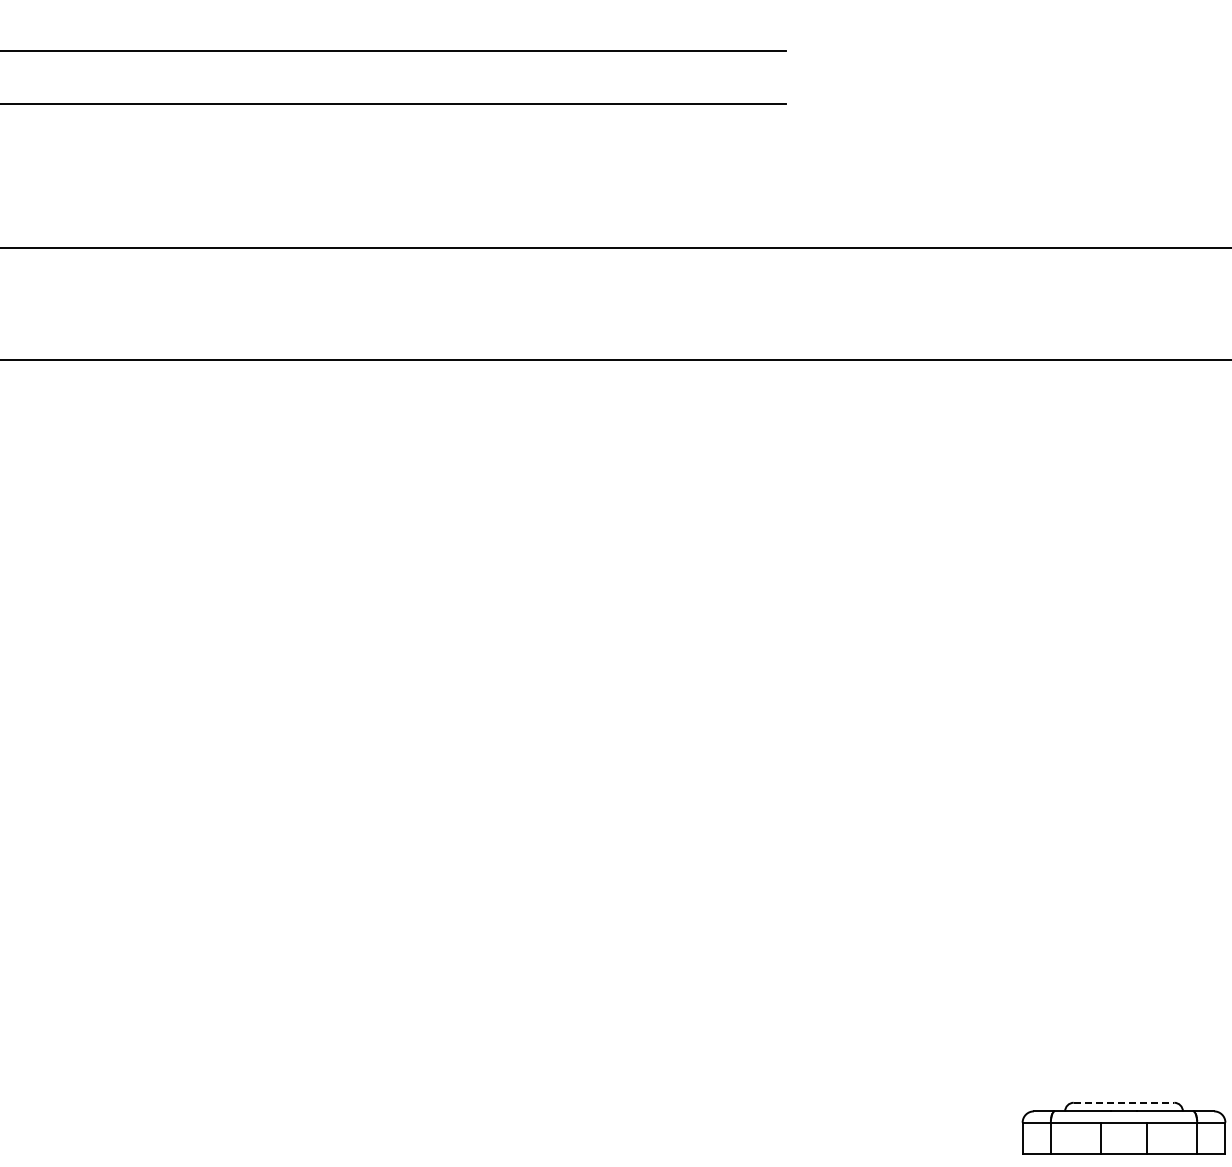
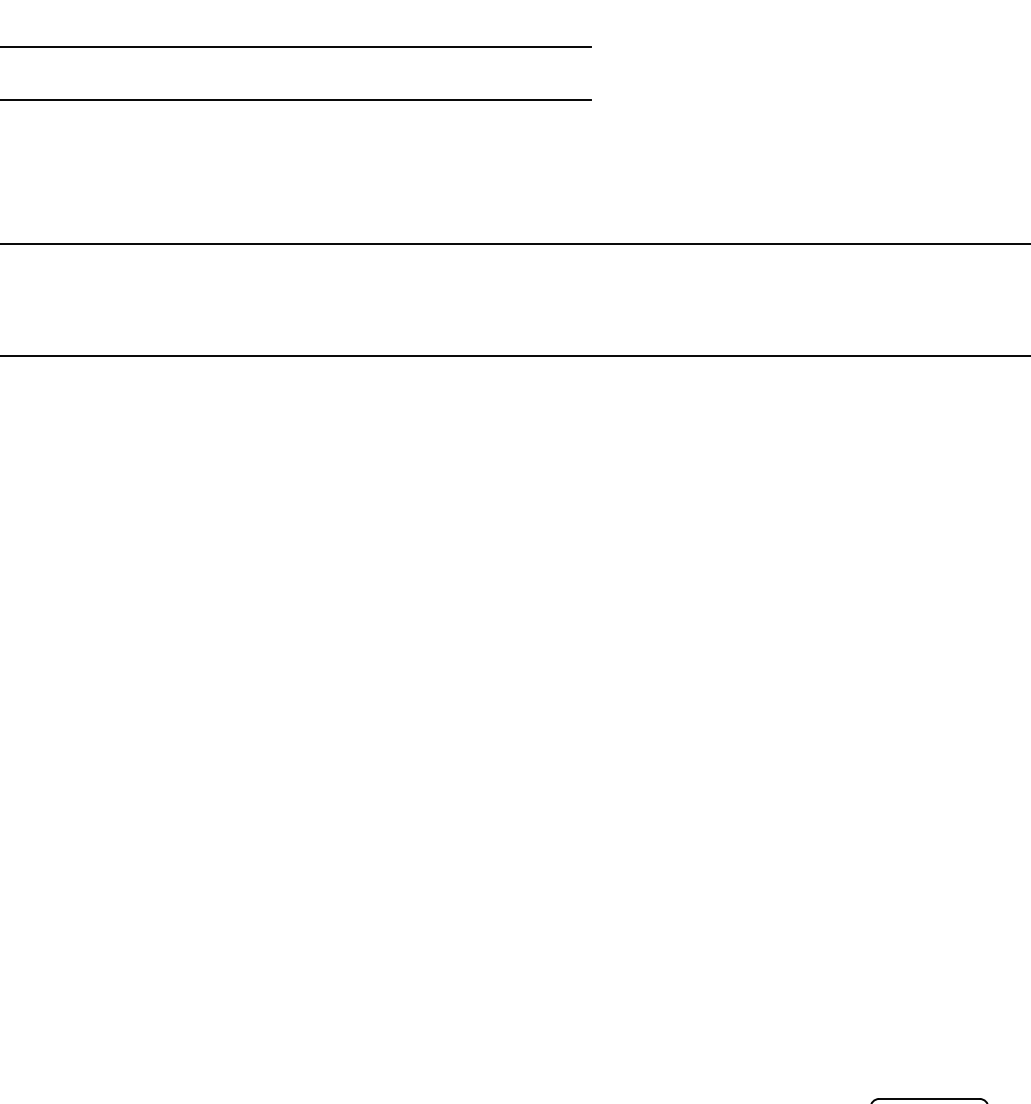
line: (1124, 1102) -> (929, 1098), dashed -> solid

